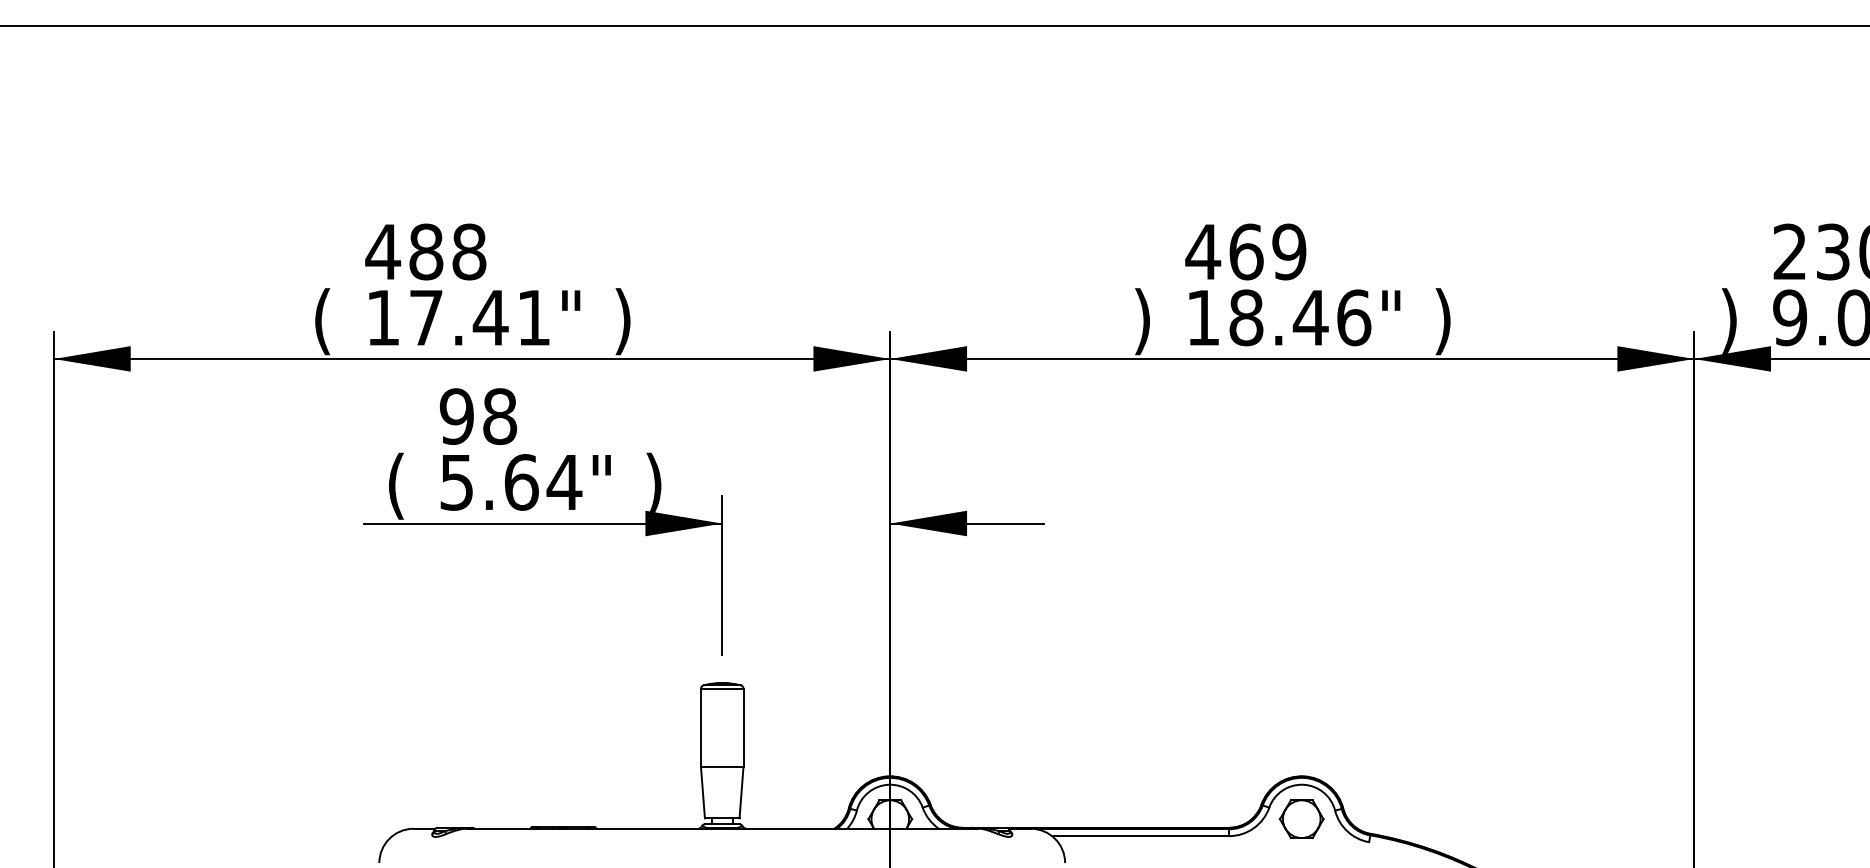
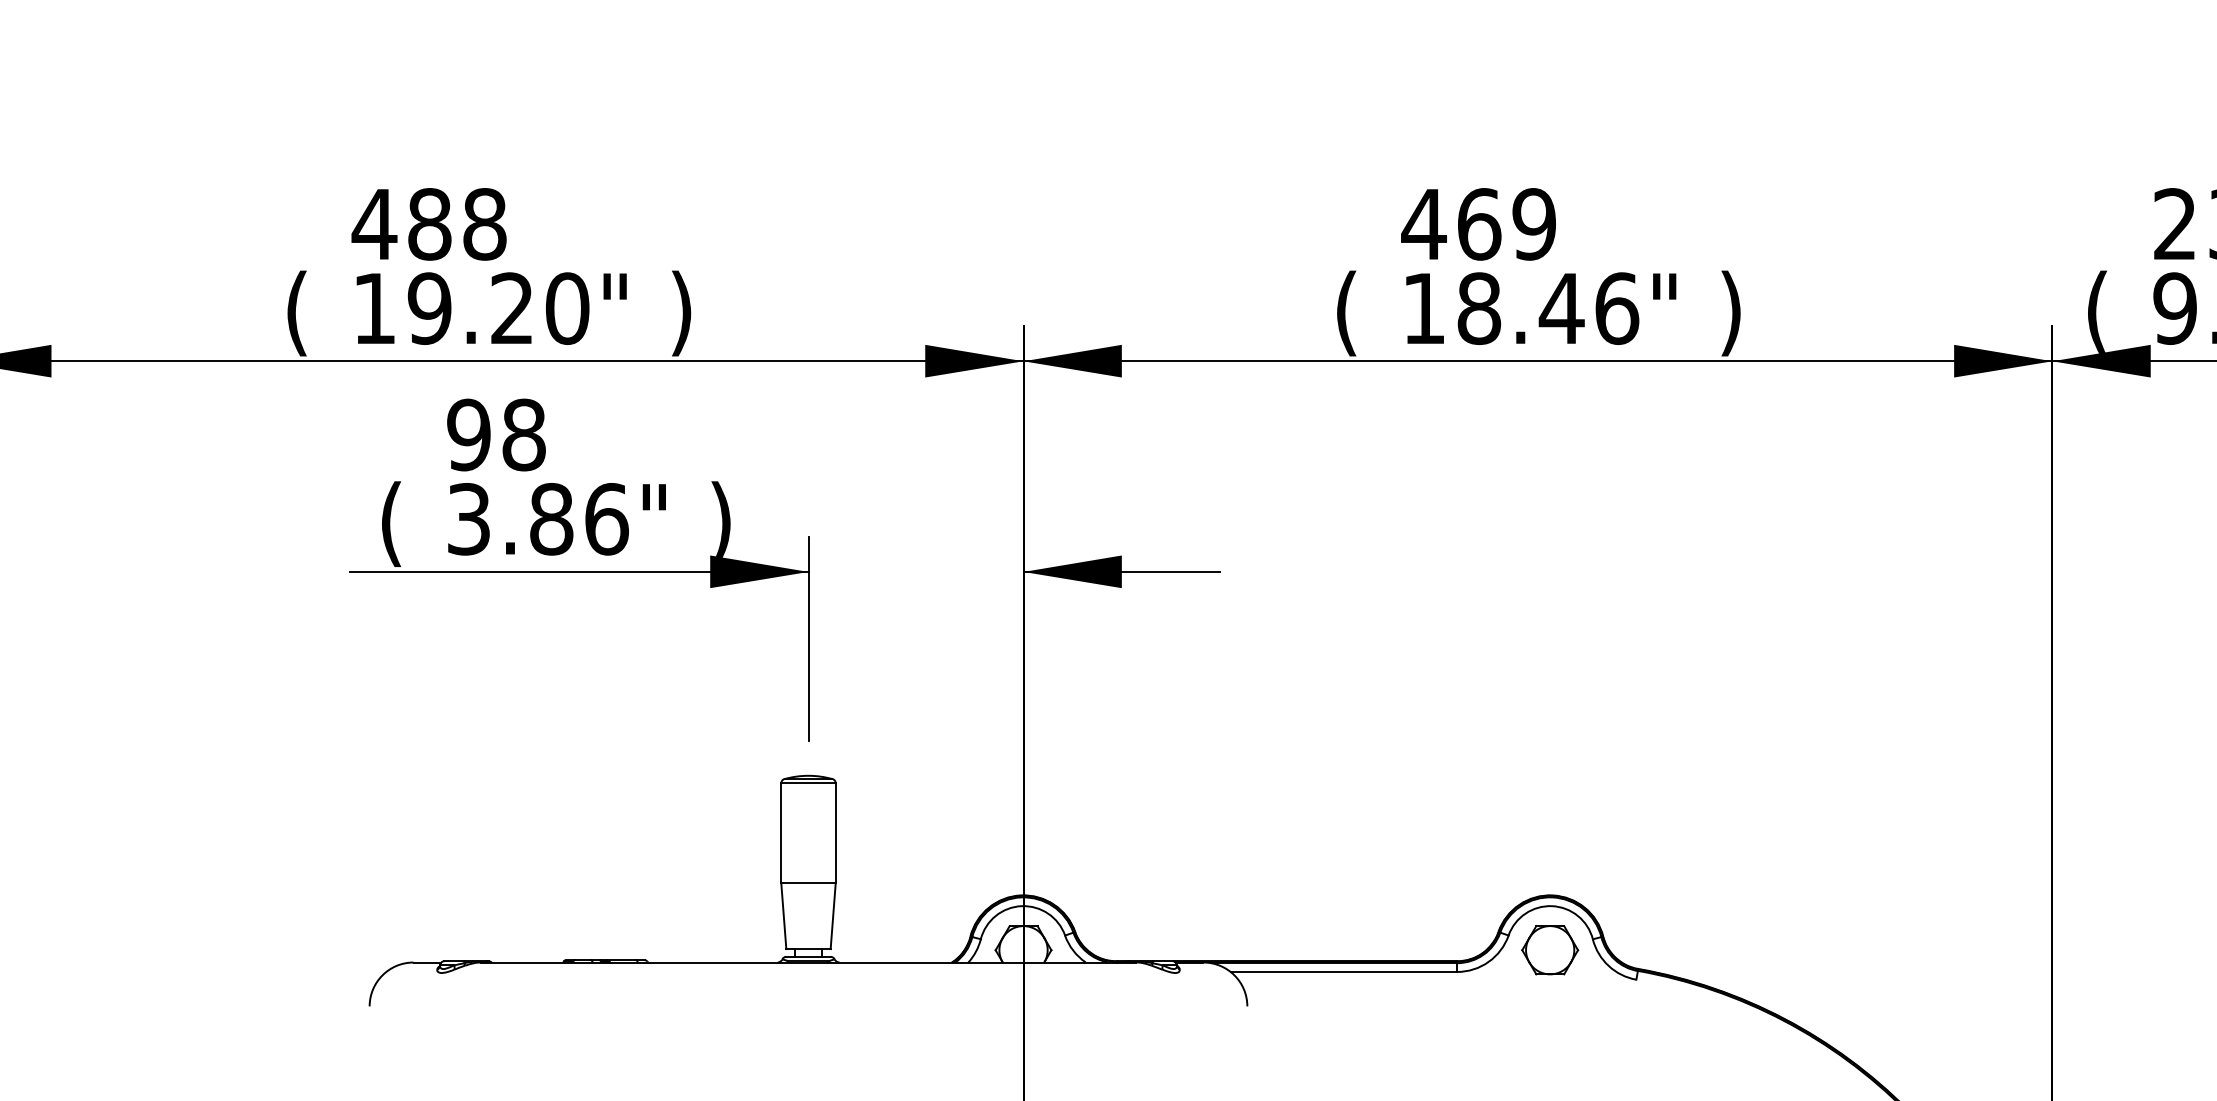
text: (480, 317) -> (499, 308), 17.41" -> 19.20"
text: (1142, 321) -> (1346, 313), ) -> (
text: (1728, 321) -> (2096, 313), ) -> (
text: (511, 482) -> (538, 519), 5.64" -> 3.86"

